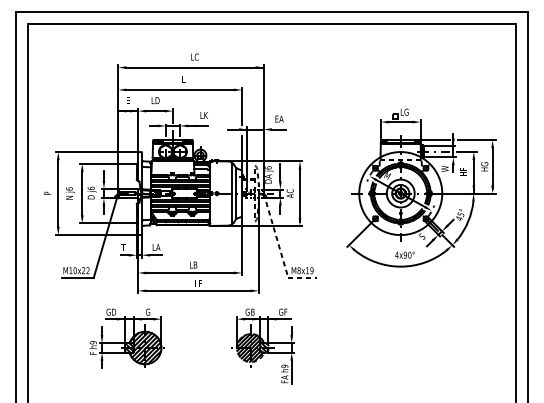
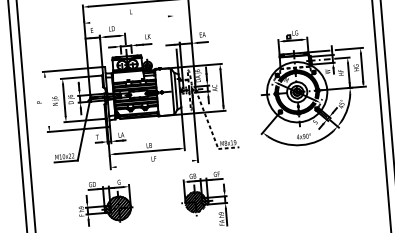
line: (179, 89) -> (128, 19), removed
line: (242, 105) -> (175, 27), removed
part: (421, 187) -> (311, 86), moved
line: (58, 193) -> (47, 101), removed
line: (198, 290) -> (154, 163), removed

